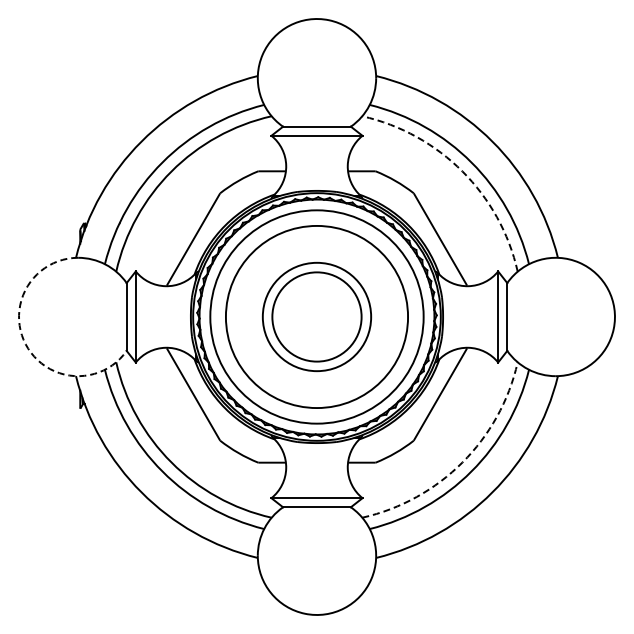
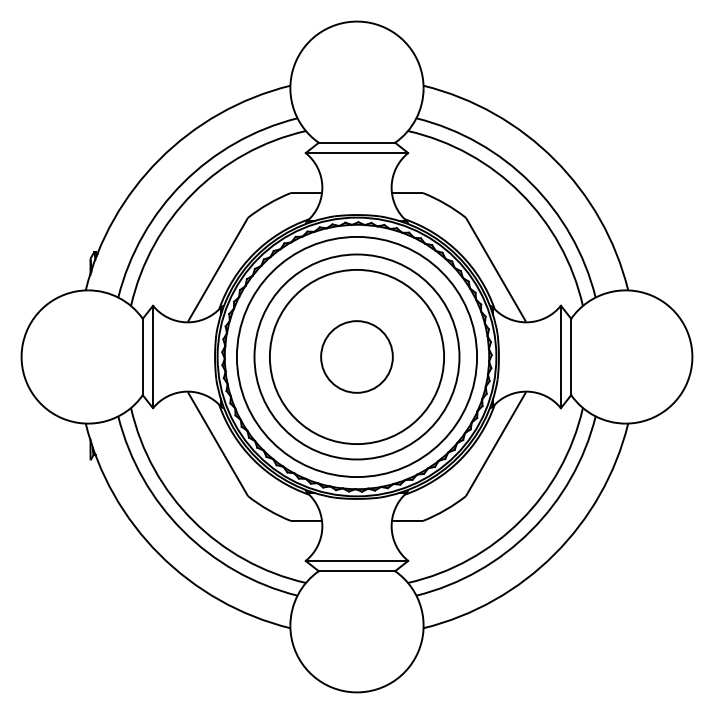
arc: (462, 171) -> (520, 193), dashed -> solid
circle: (316, 316) -> (356, 356), size x0.71
circle: (316, 316) -> (356, 356), size x1.43
arc: (25, 344) -> (28, 387), dashed -> solid
arc: (462, 462) -> (520, 520), dashed -> solid

